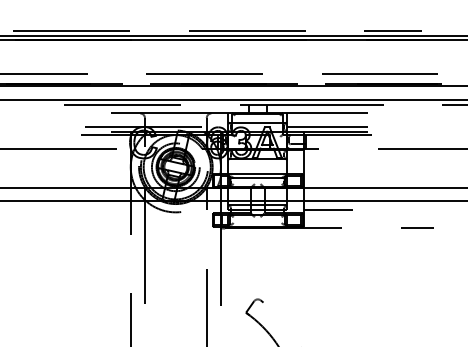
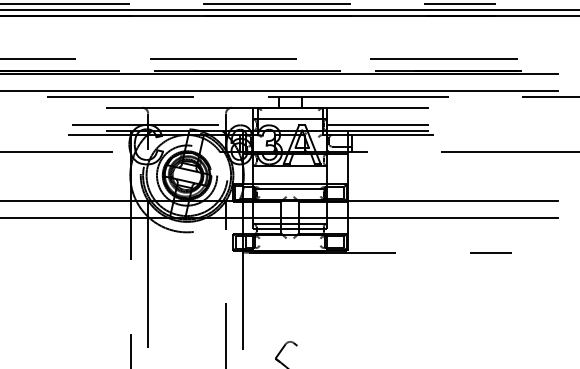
line: (328, 210) -> (379, 229), removed

